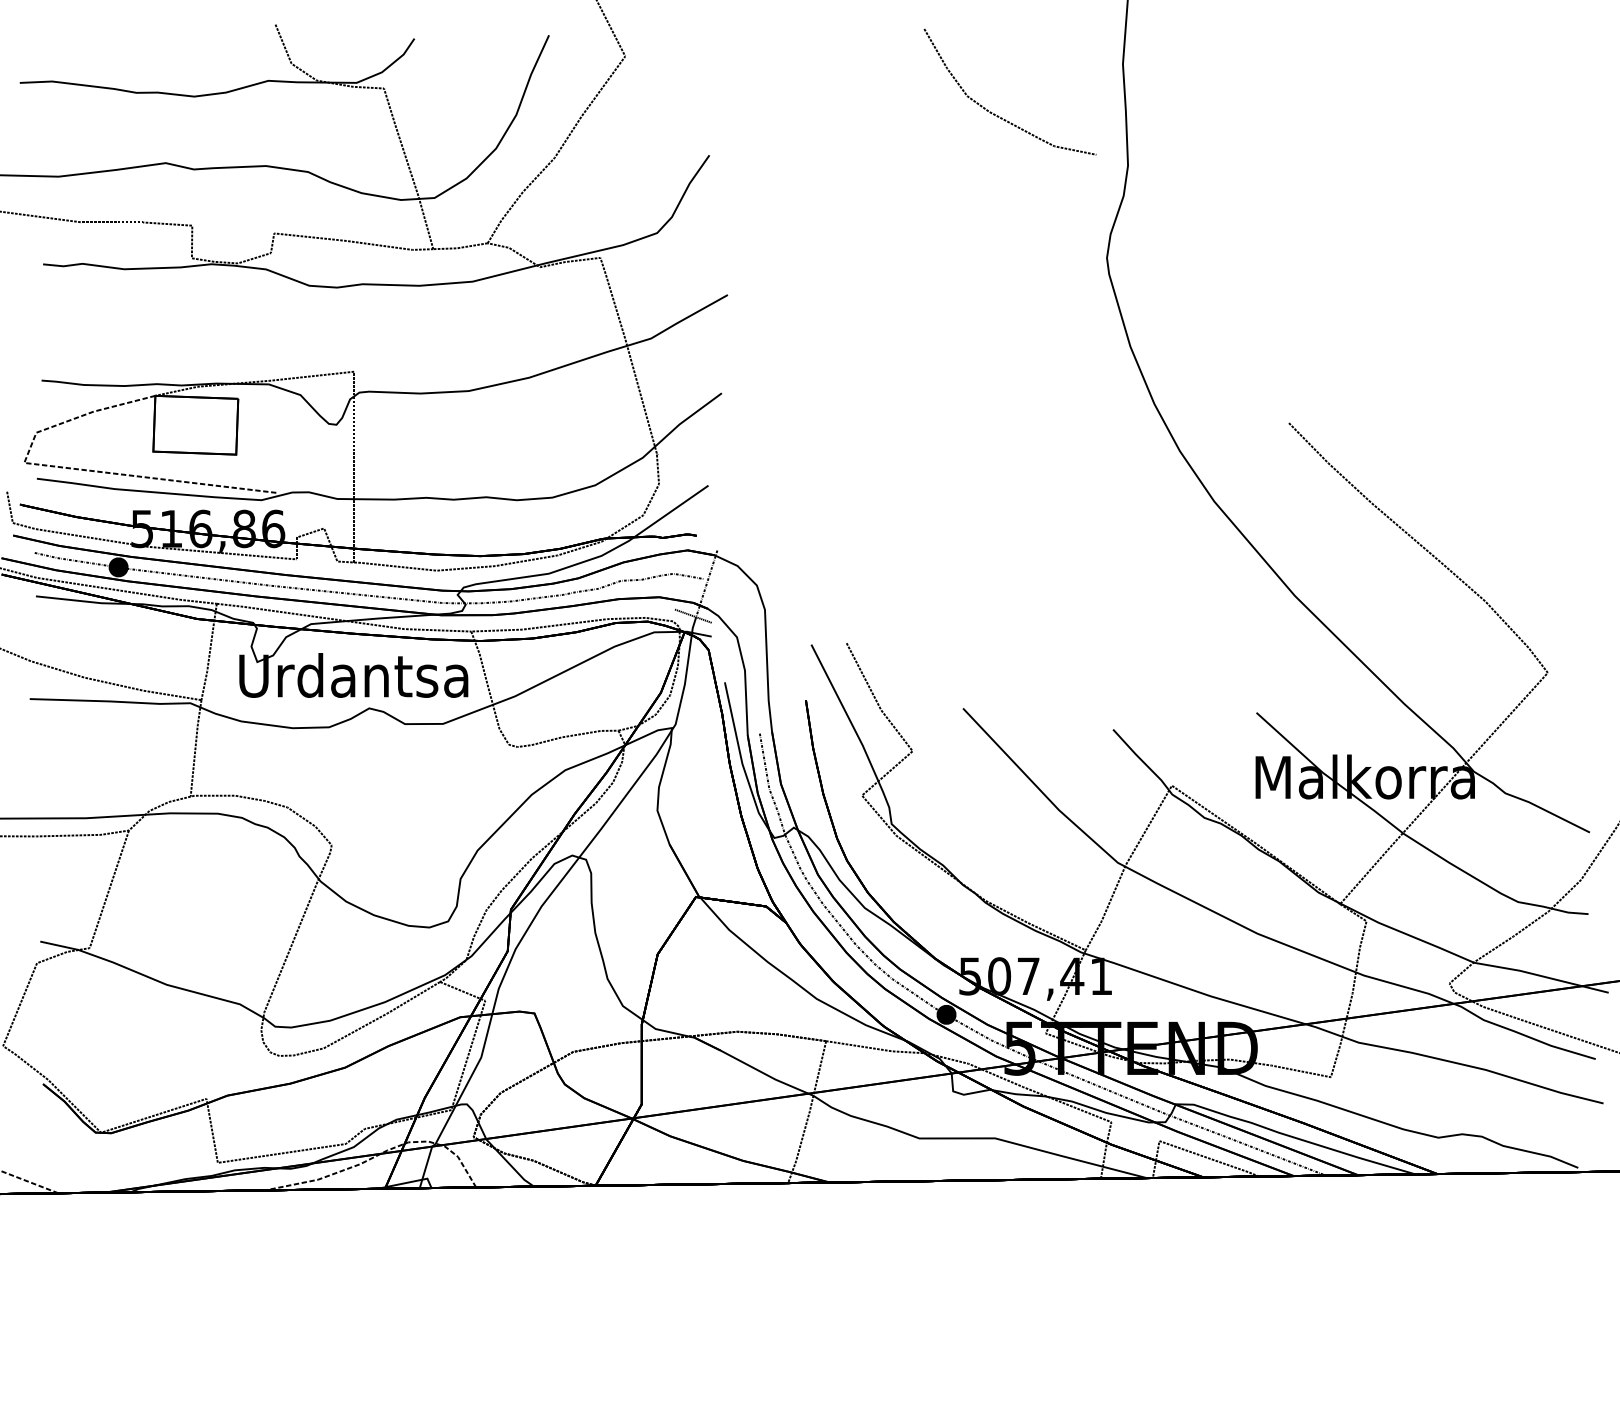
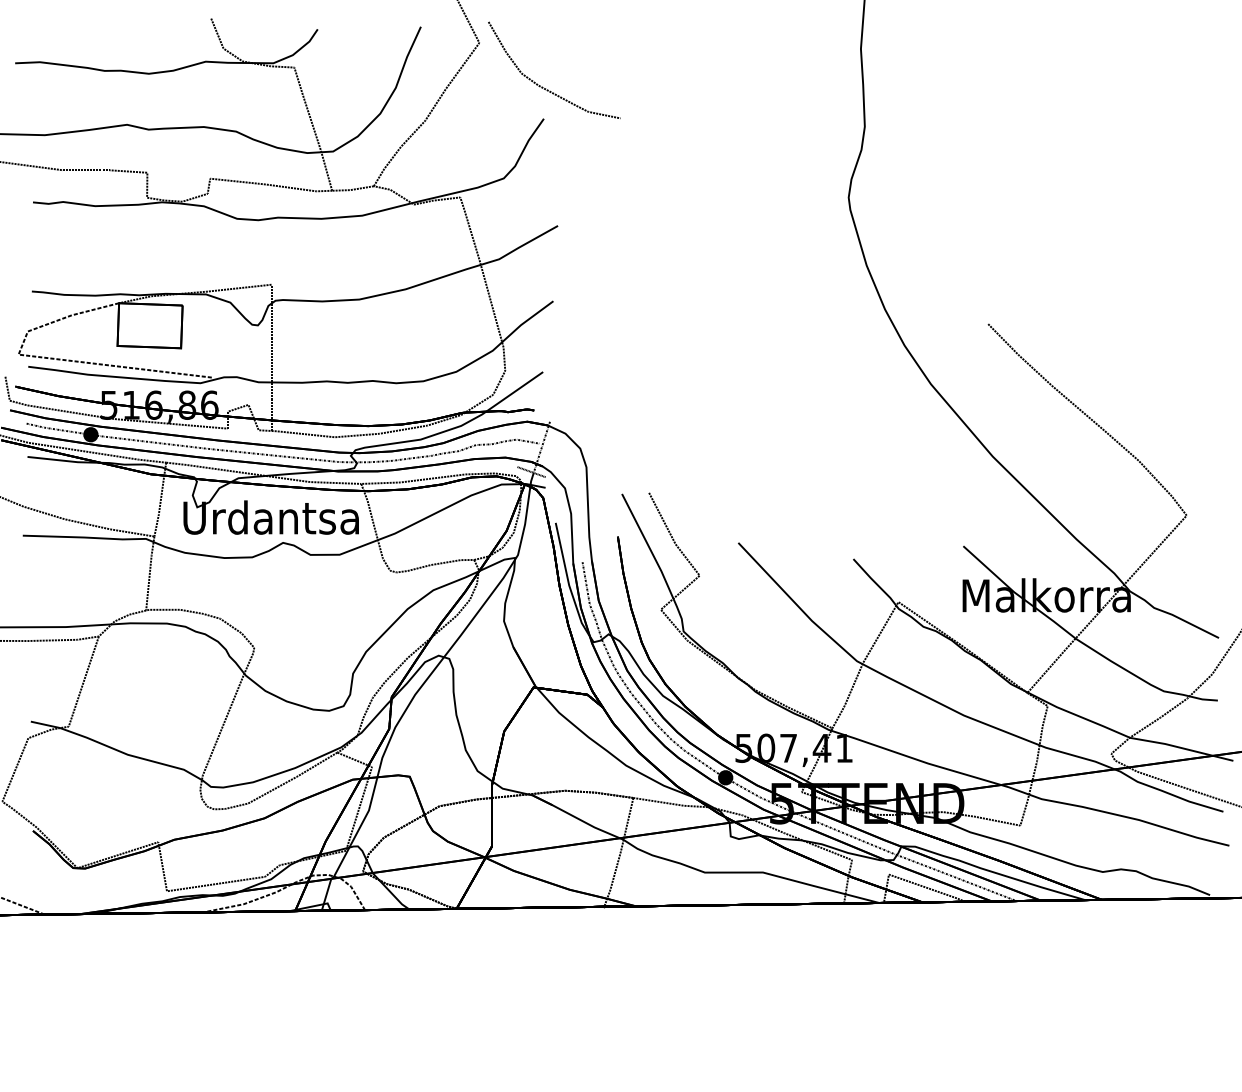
curve: (998, 115) -> (545, 88), moved

